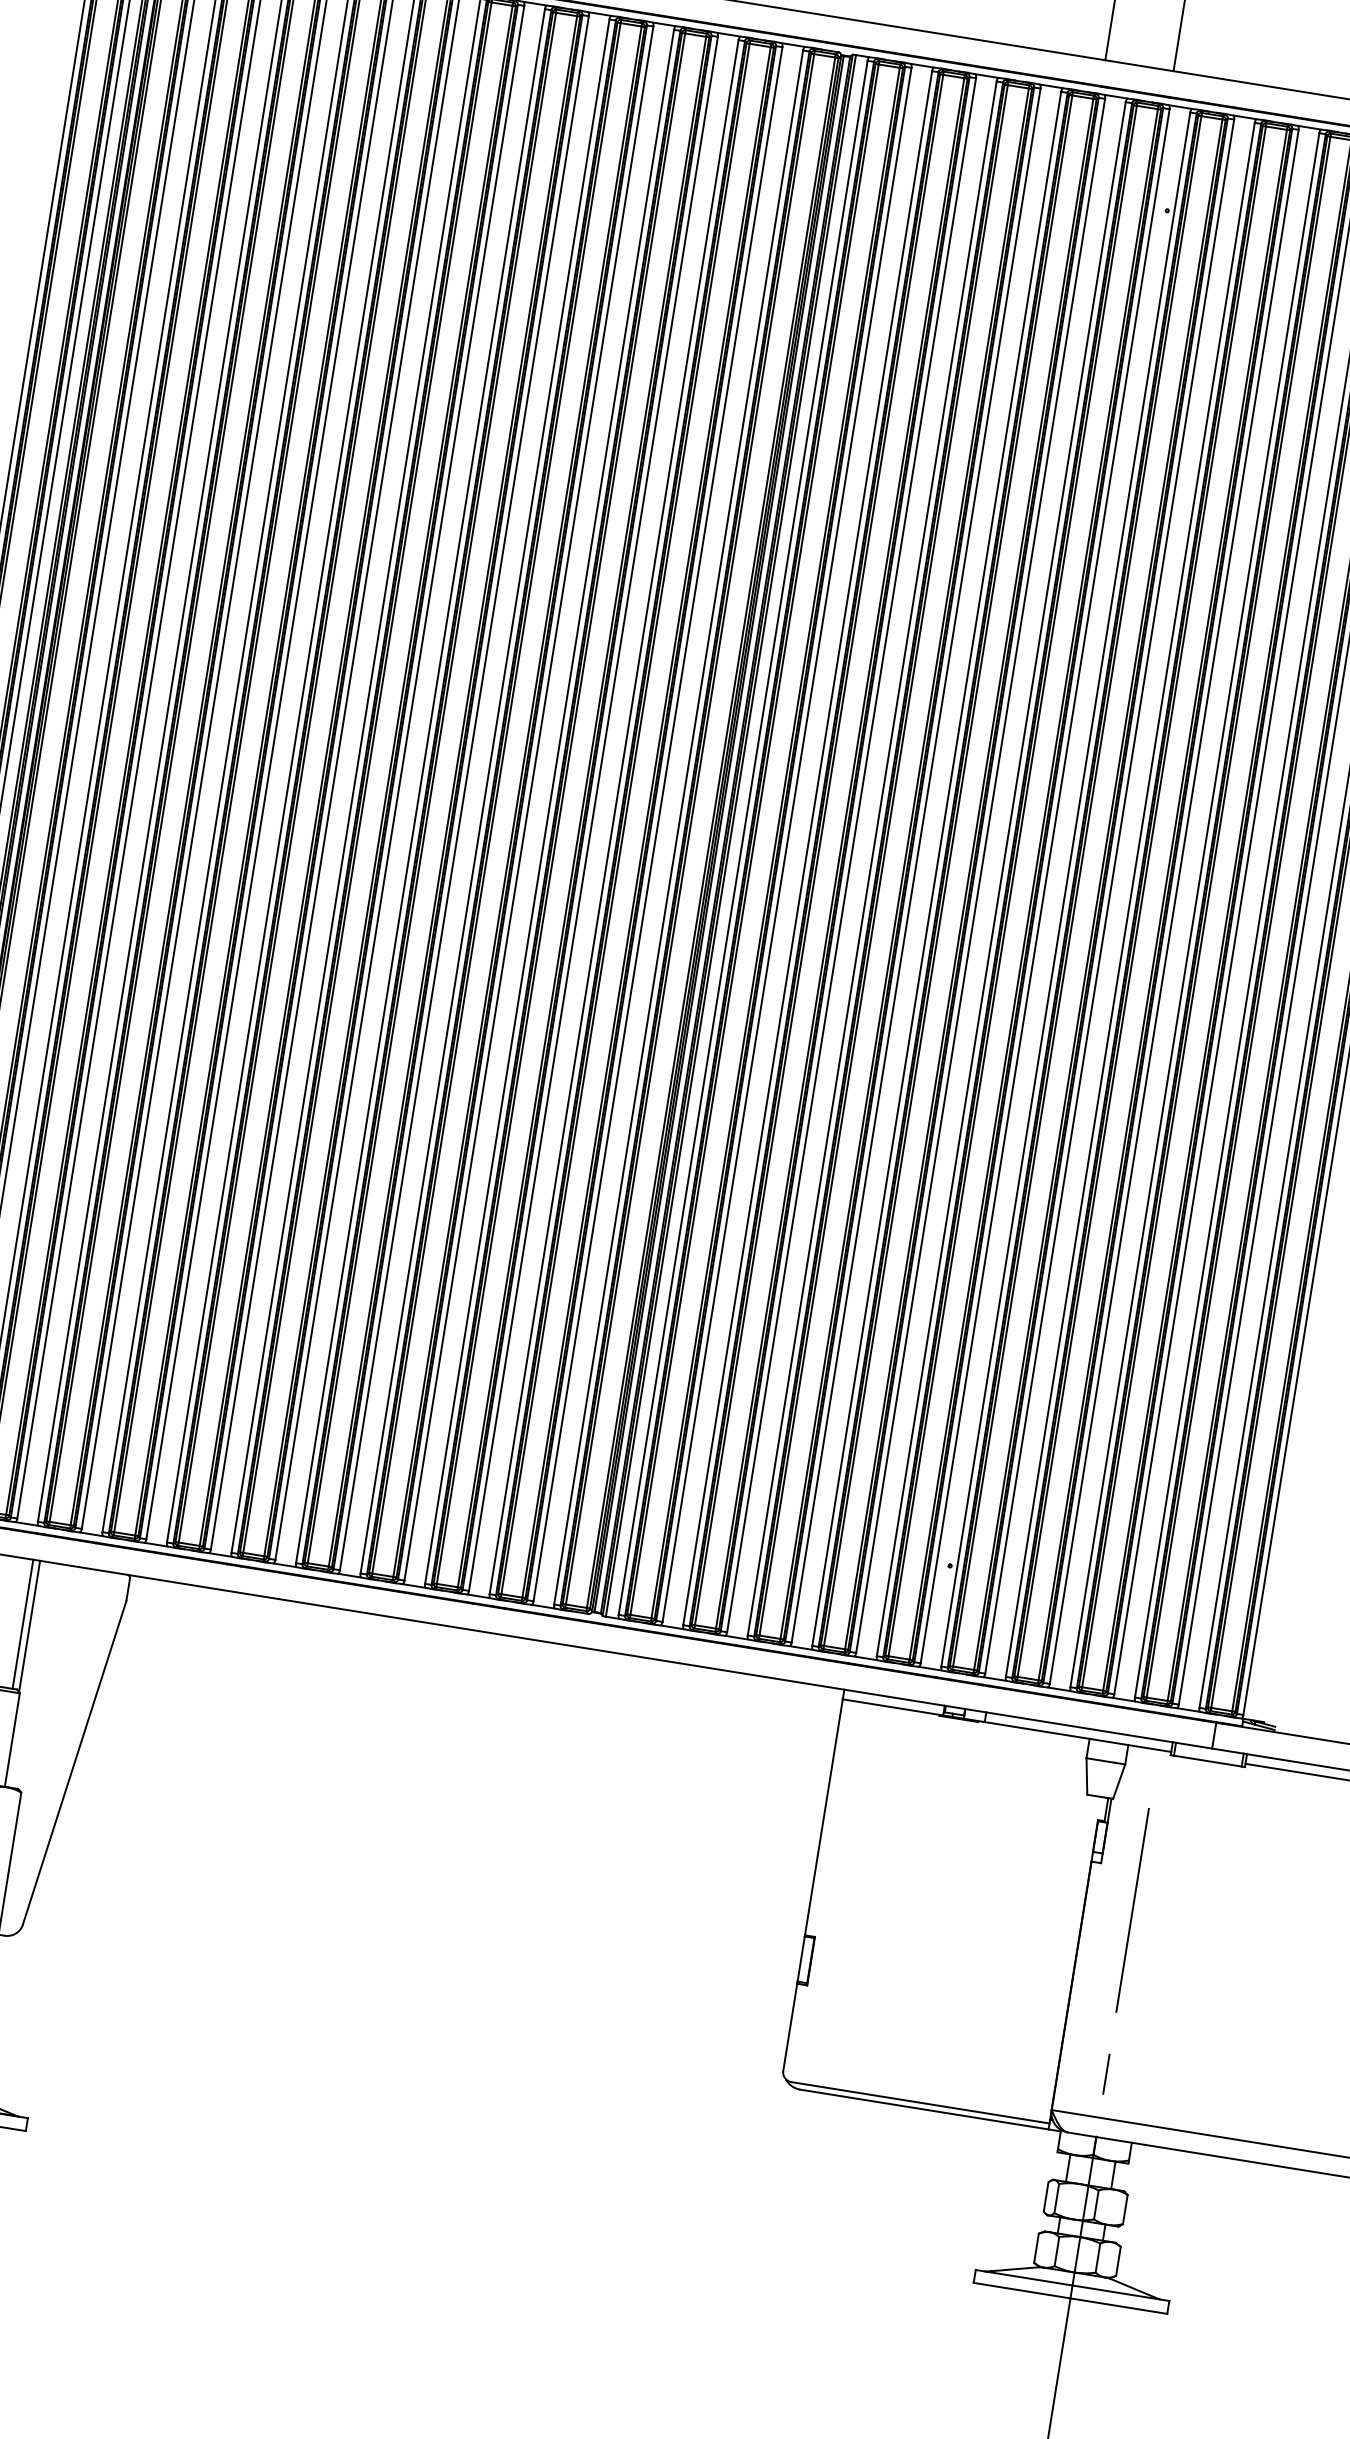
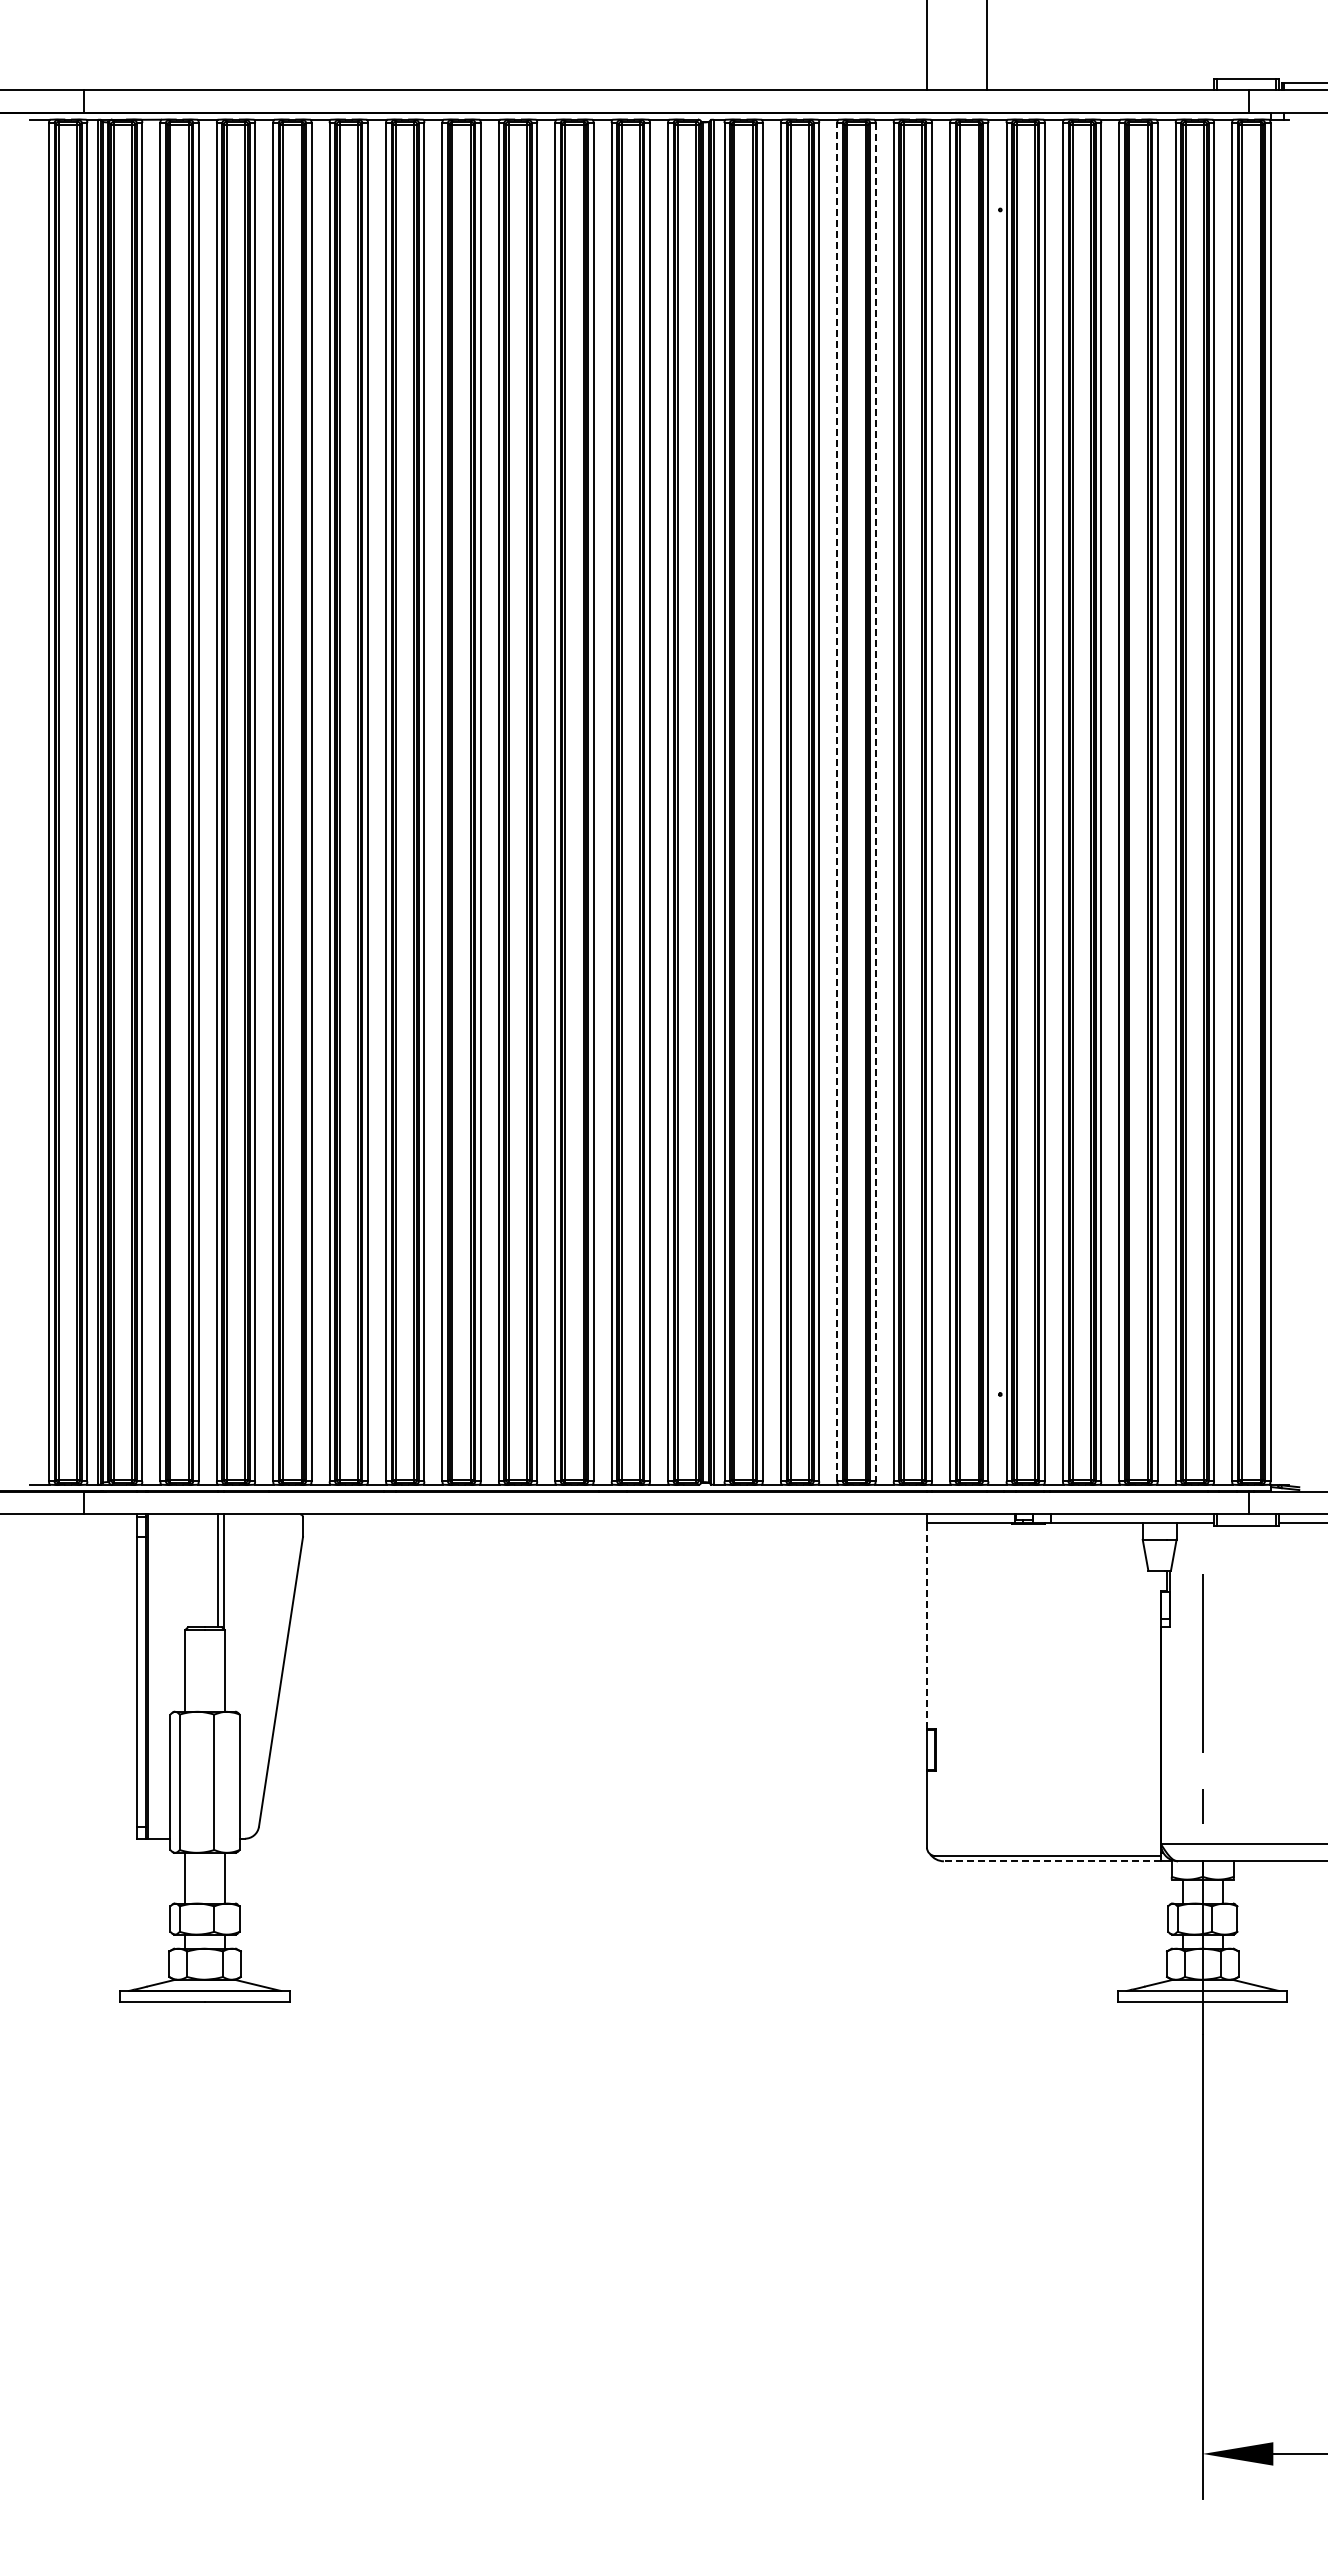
line: (872, 857) -> (837, 801), solid -> dashed
line: (915, 865) -> (875, 802), solid -> dashed
line: (824, 1816) -> (927, 1625), solid -> dashed
line: (924, 2109) -> (1052, 1861), solid -> dashed

